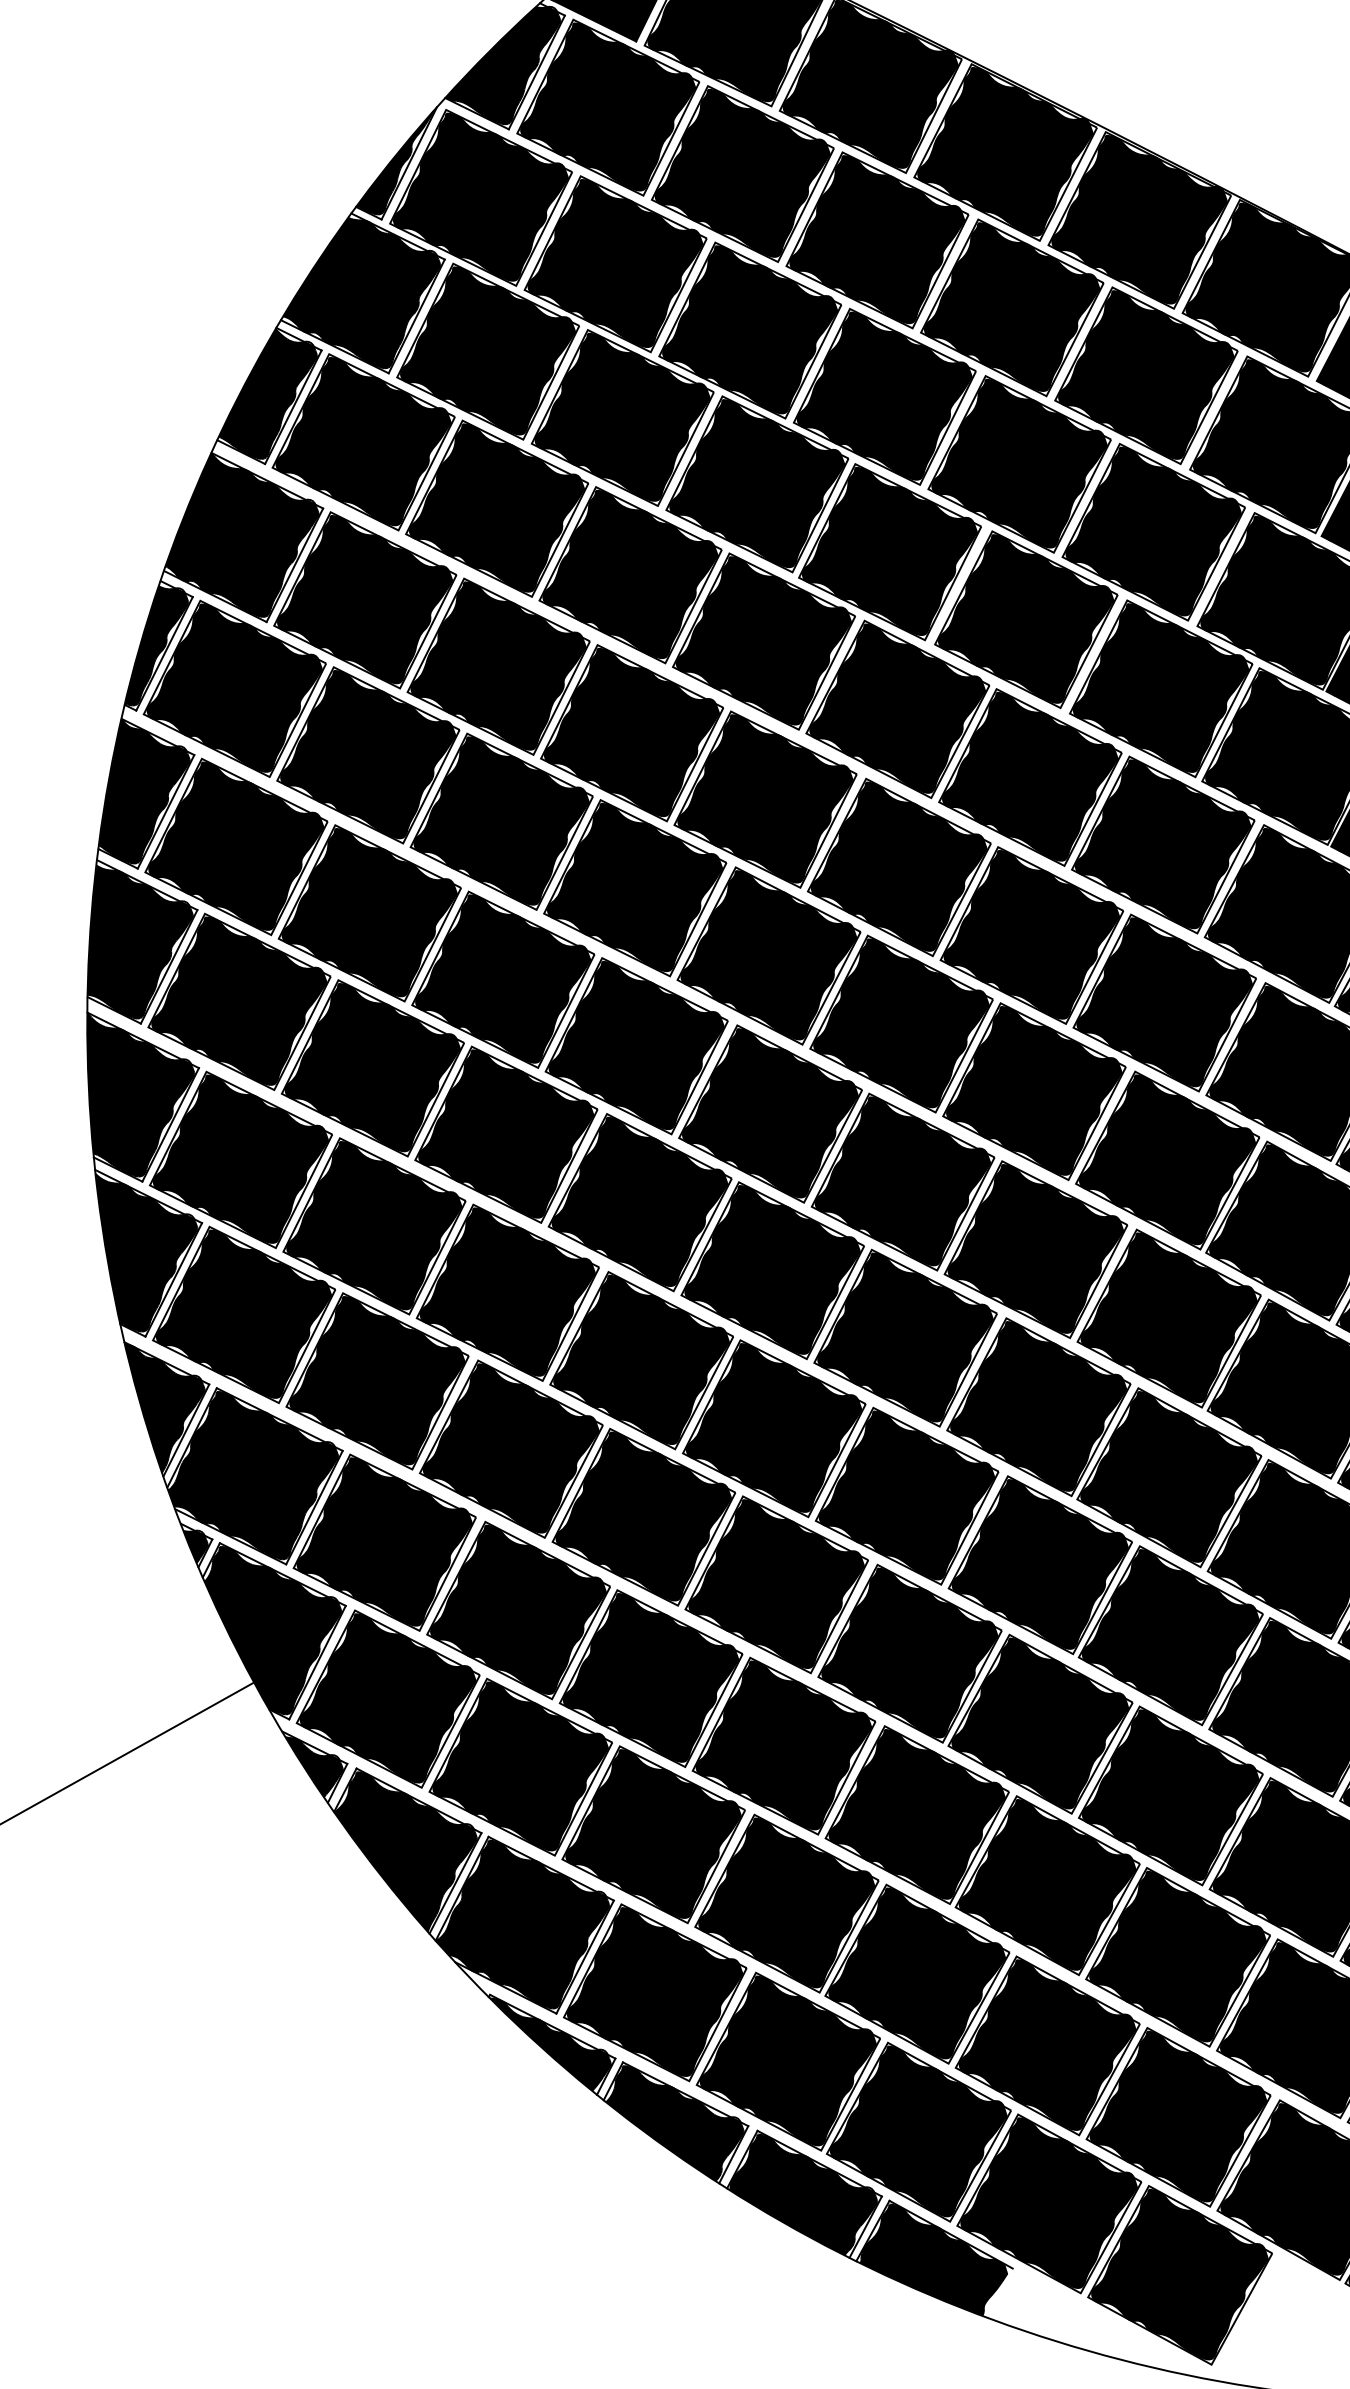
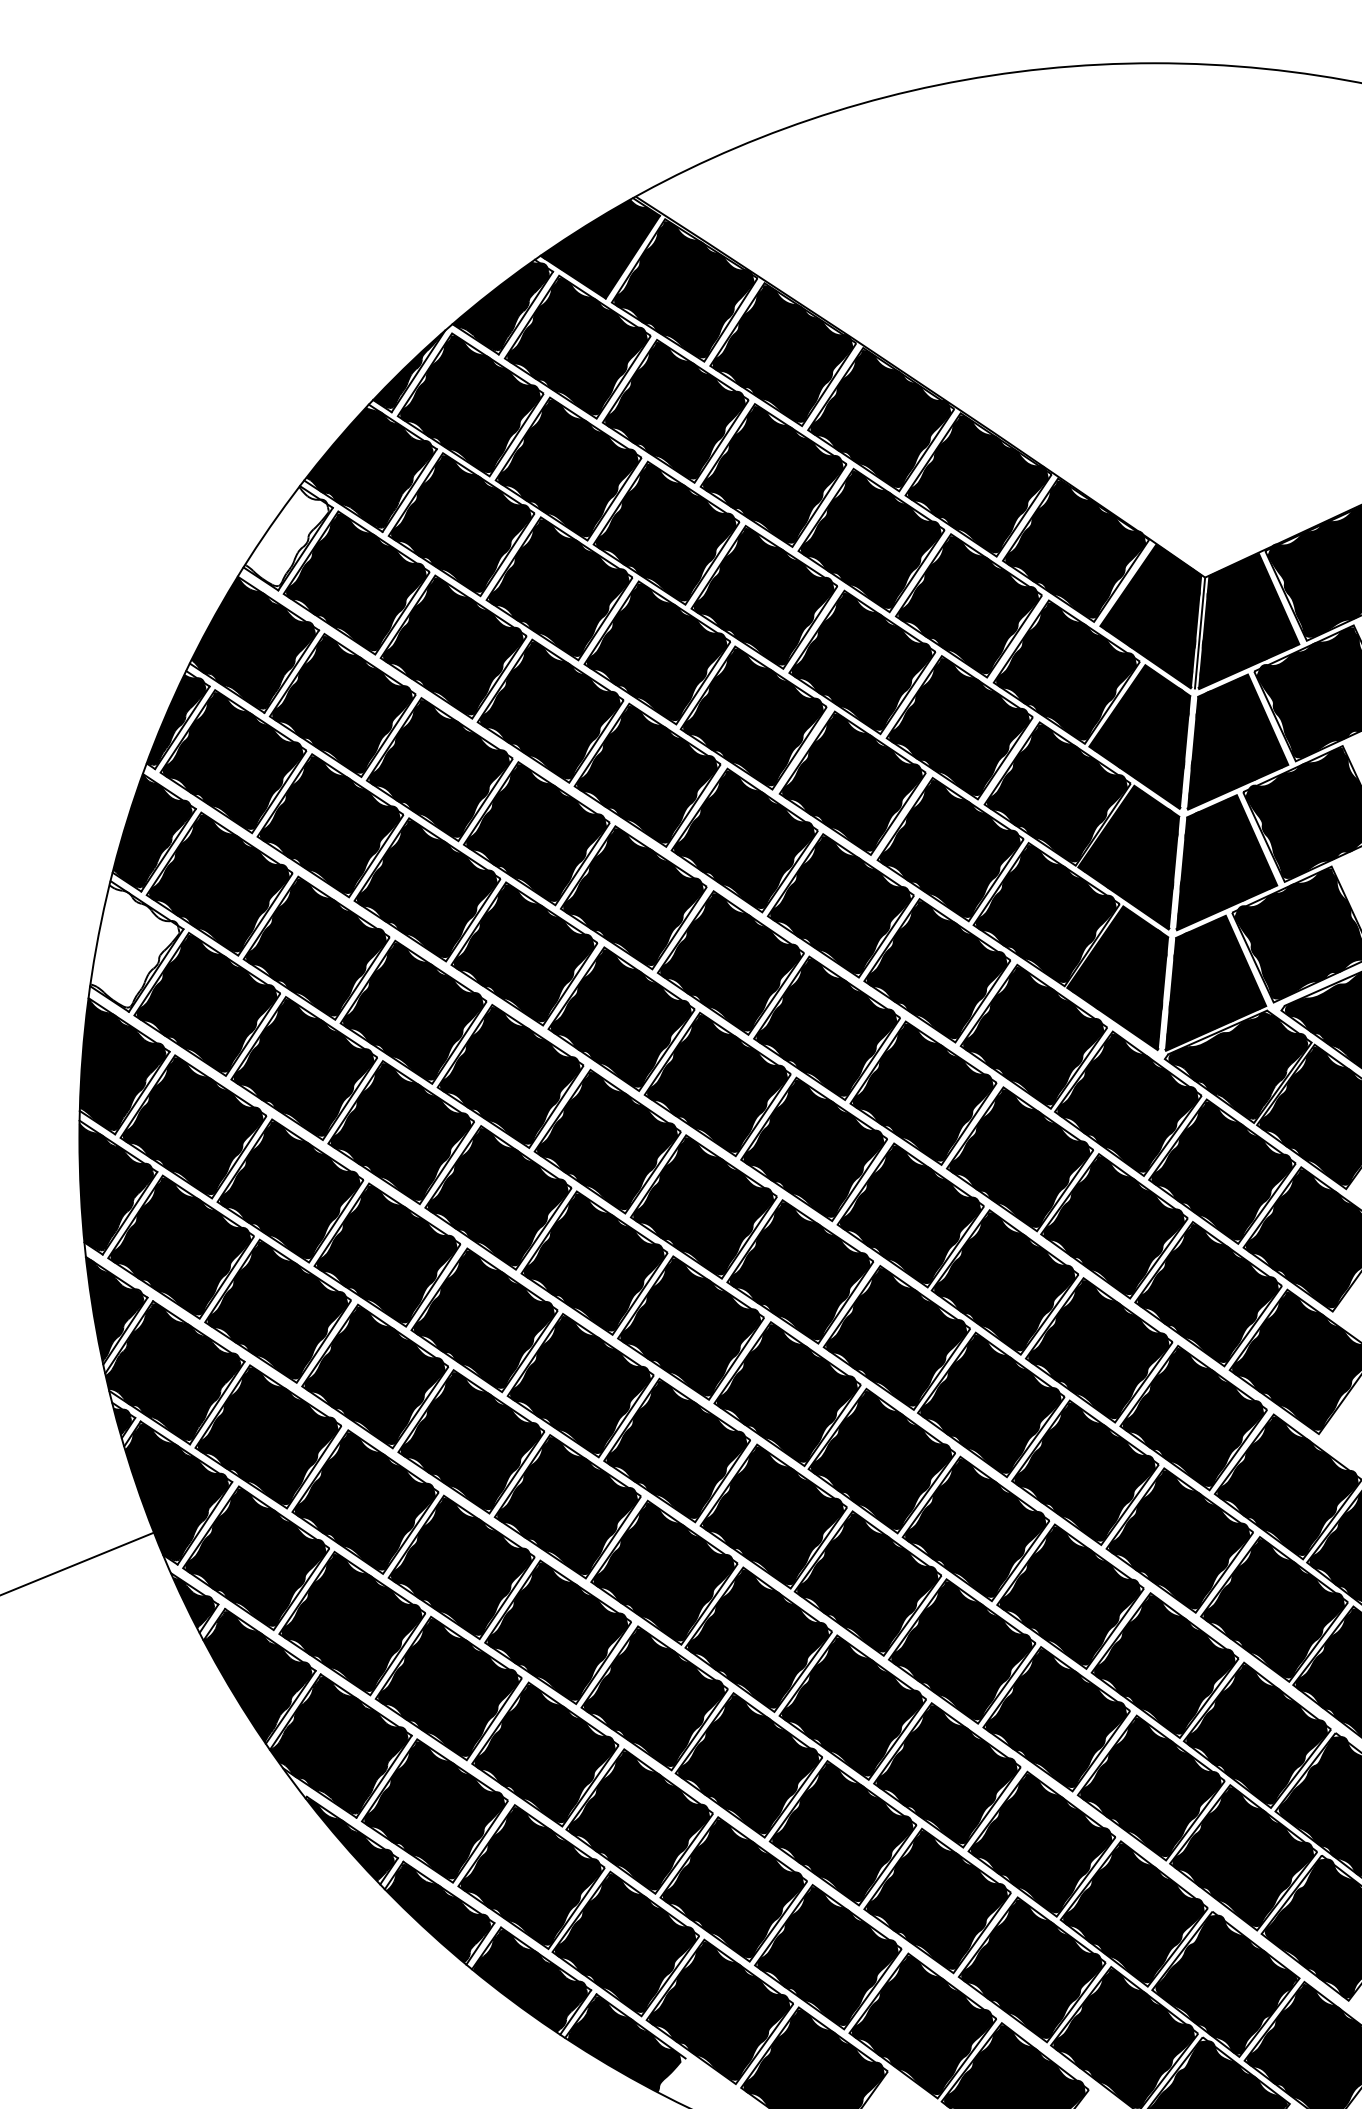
fill: (267, 394) -> (286, 536), removed
fill: (137, 939) -> (134, 946), removed

